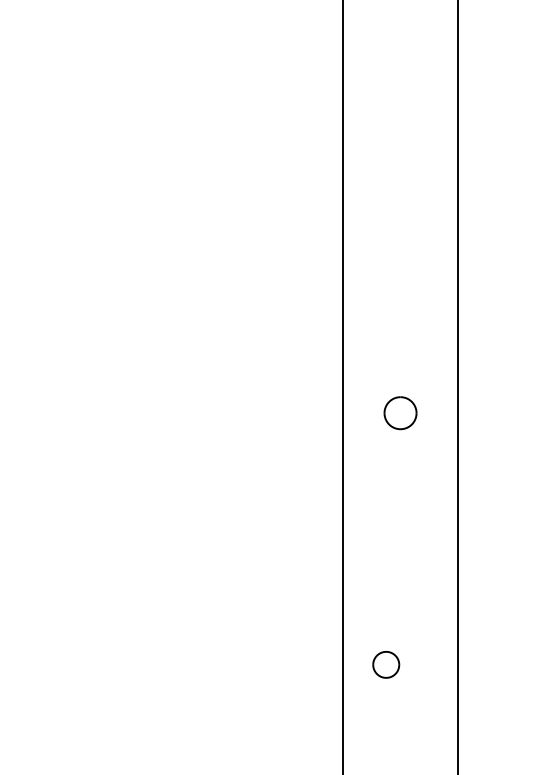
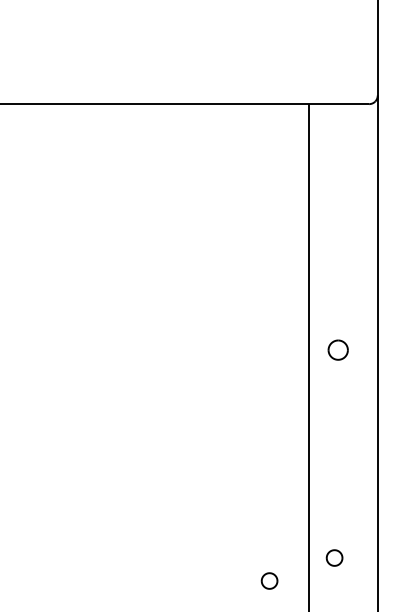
part: (399, 412) -> (337, 349), moved
part: (278, 702) -> (269, 580), added

